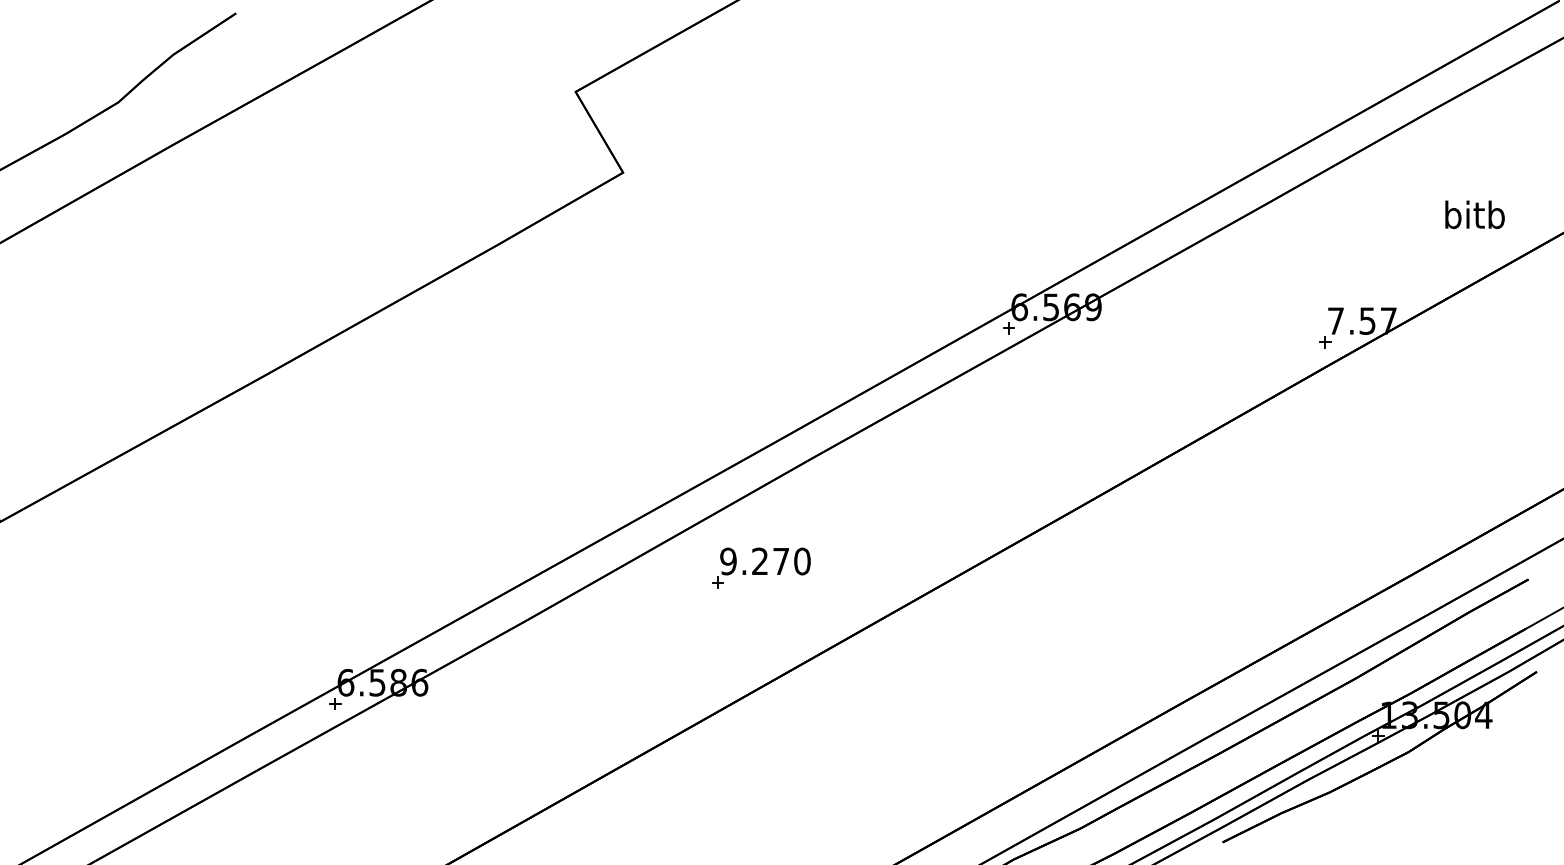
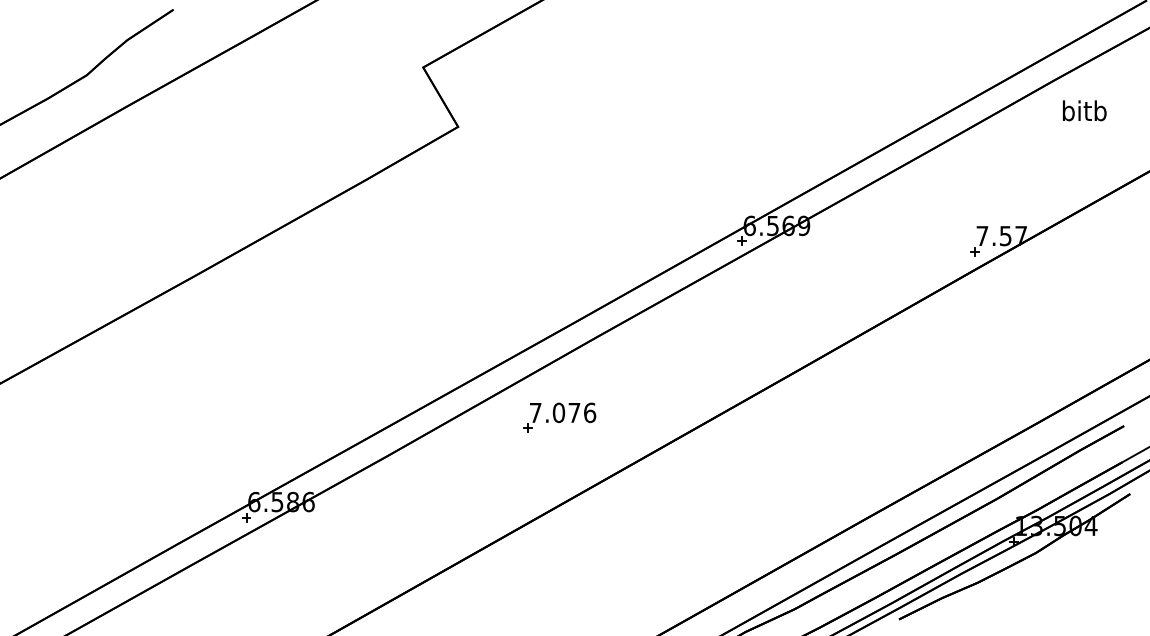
text: (1474, 214) -> (1084, 110), moved
text: (765, 561) -> (562, 412), 9.270 -> 7.076

